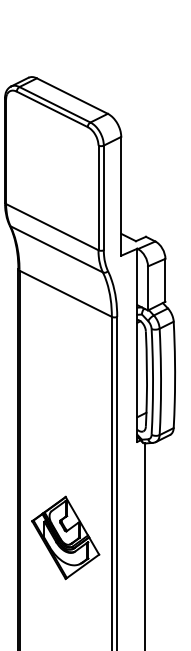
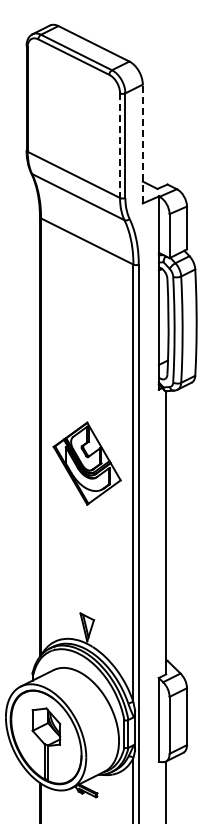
line: (120, 195) -> (142, 143), solid -> dashed
line: (98, 198) -> (120, 146), solid -> dashed
part: (64, 537) -> (86, 463), moved

